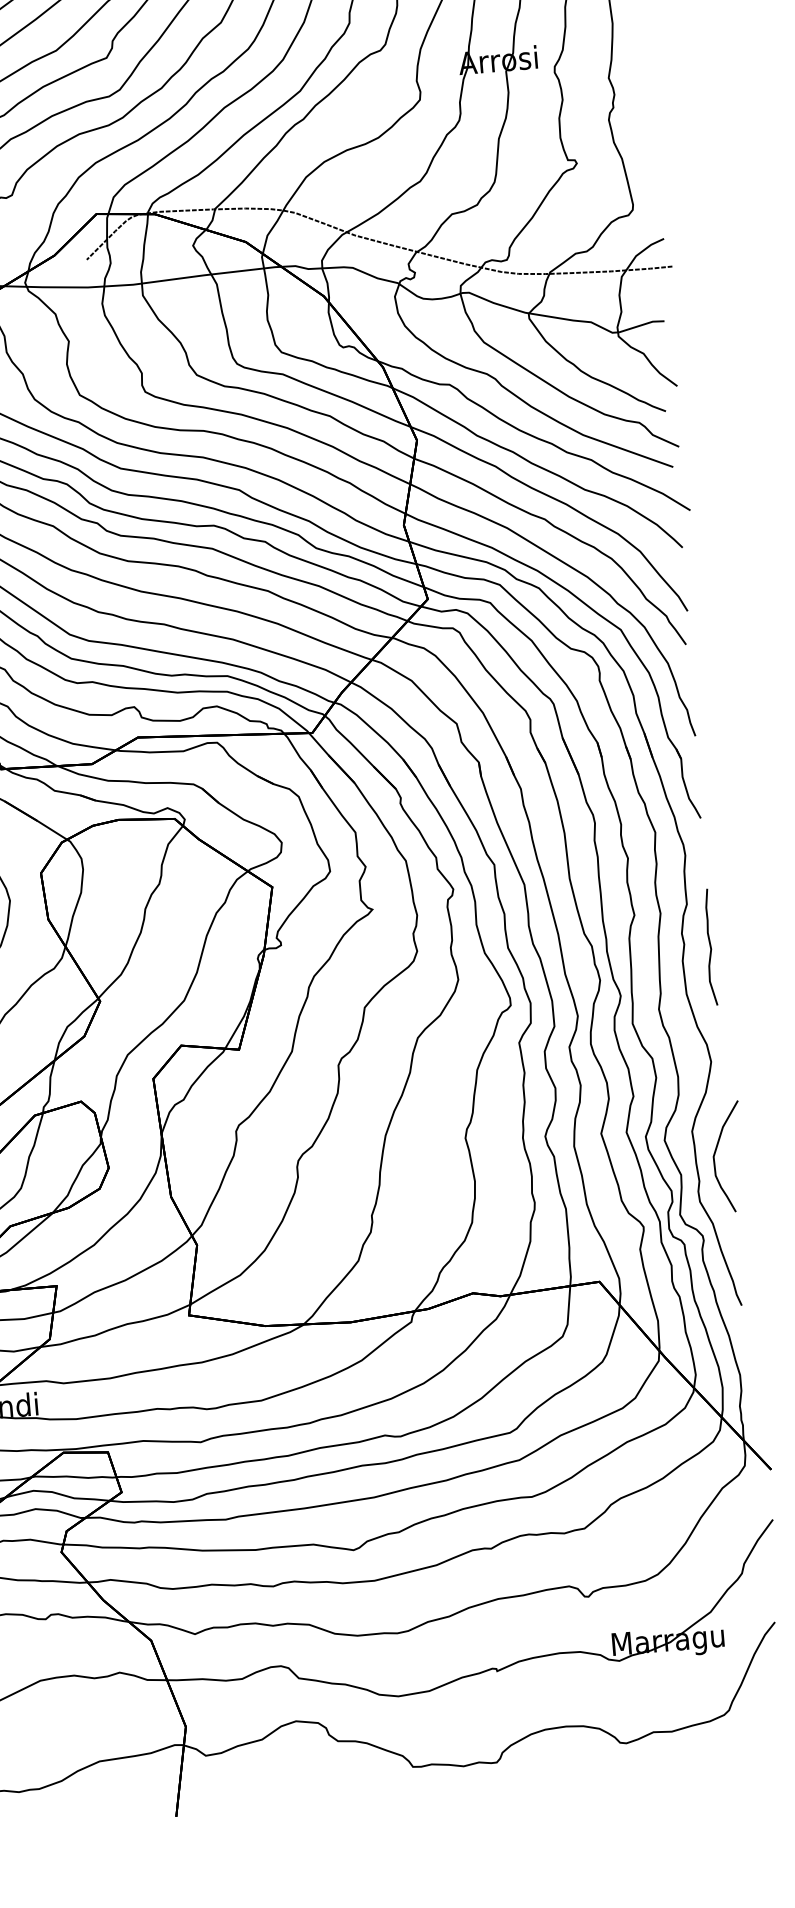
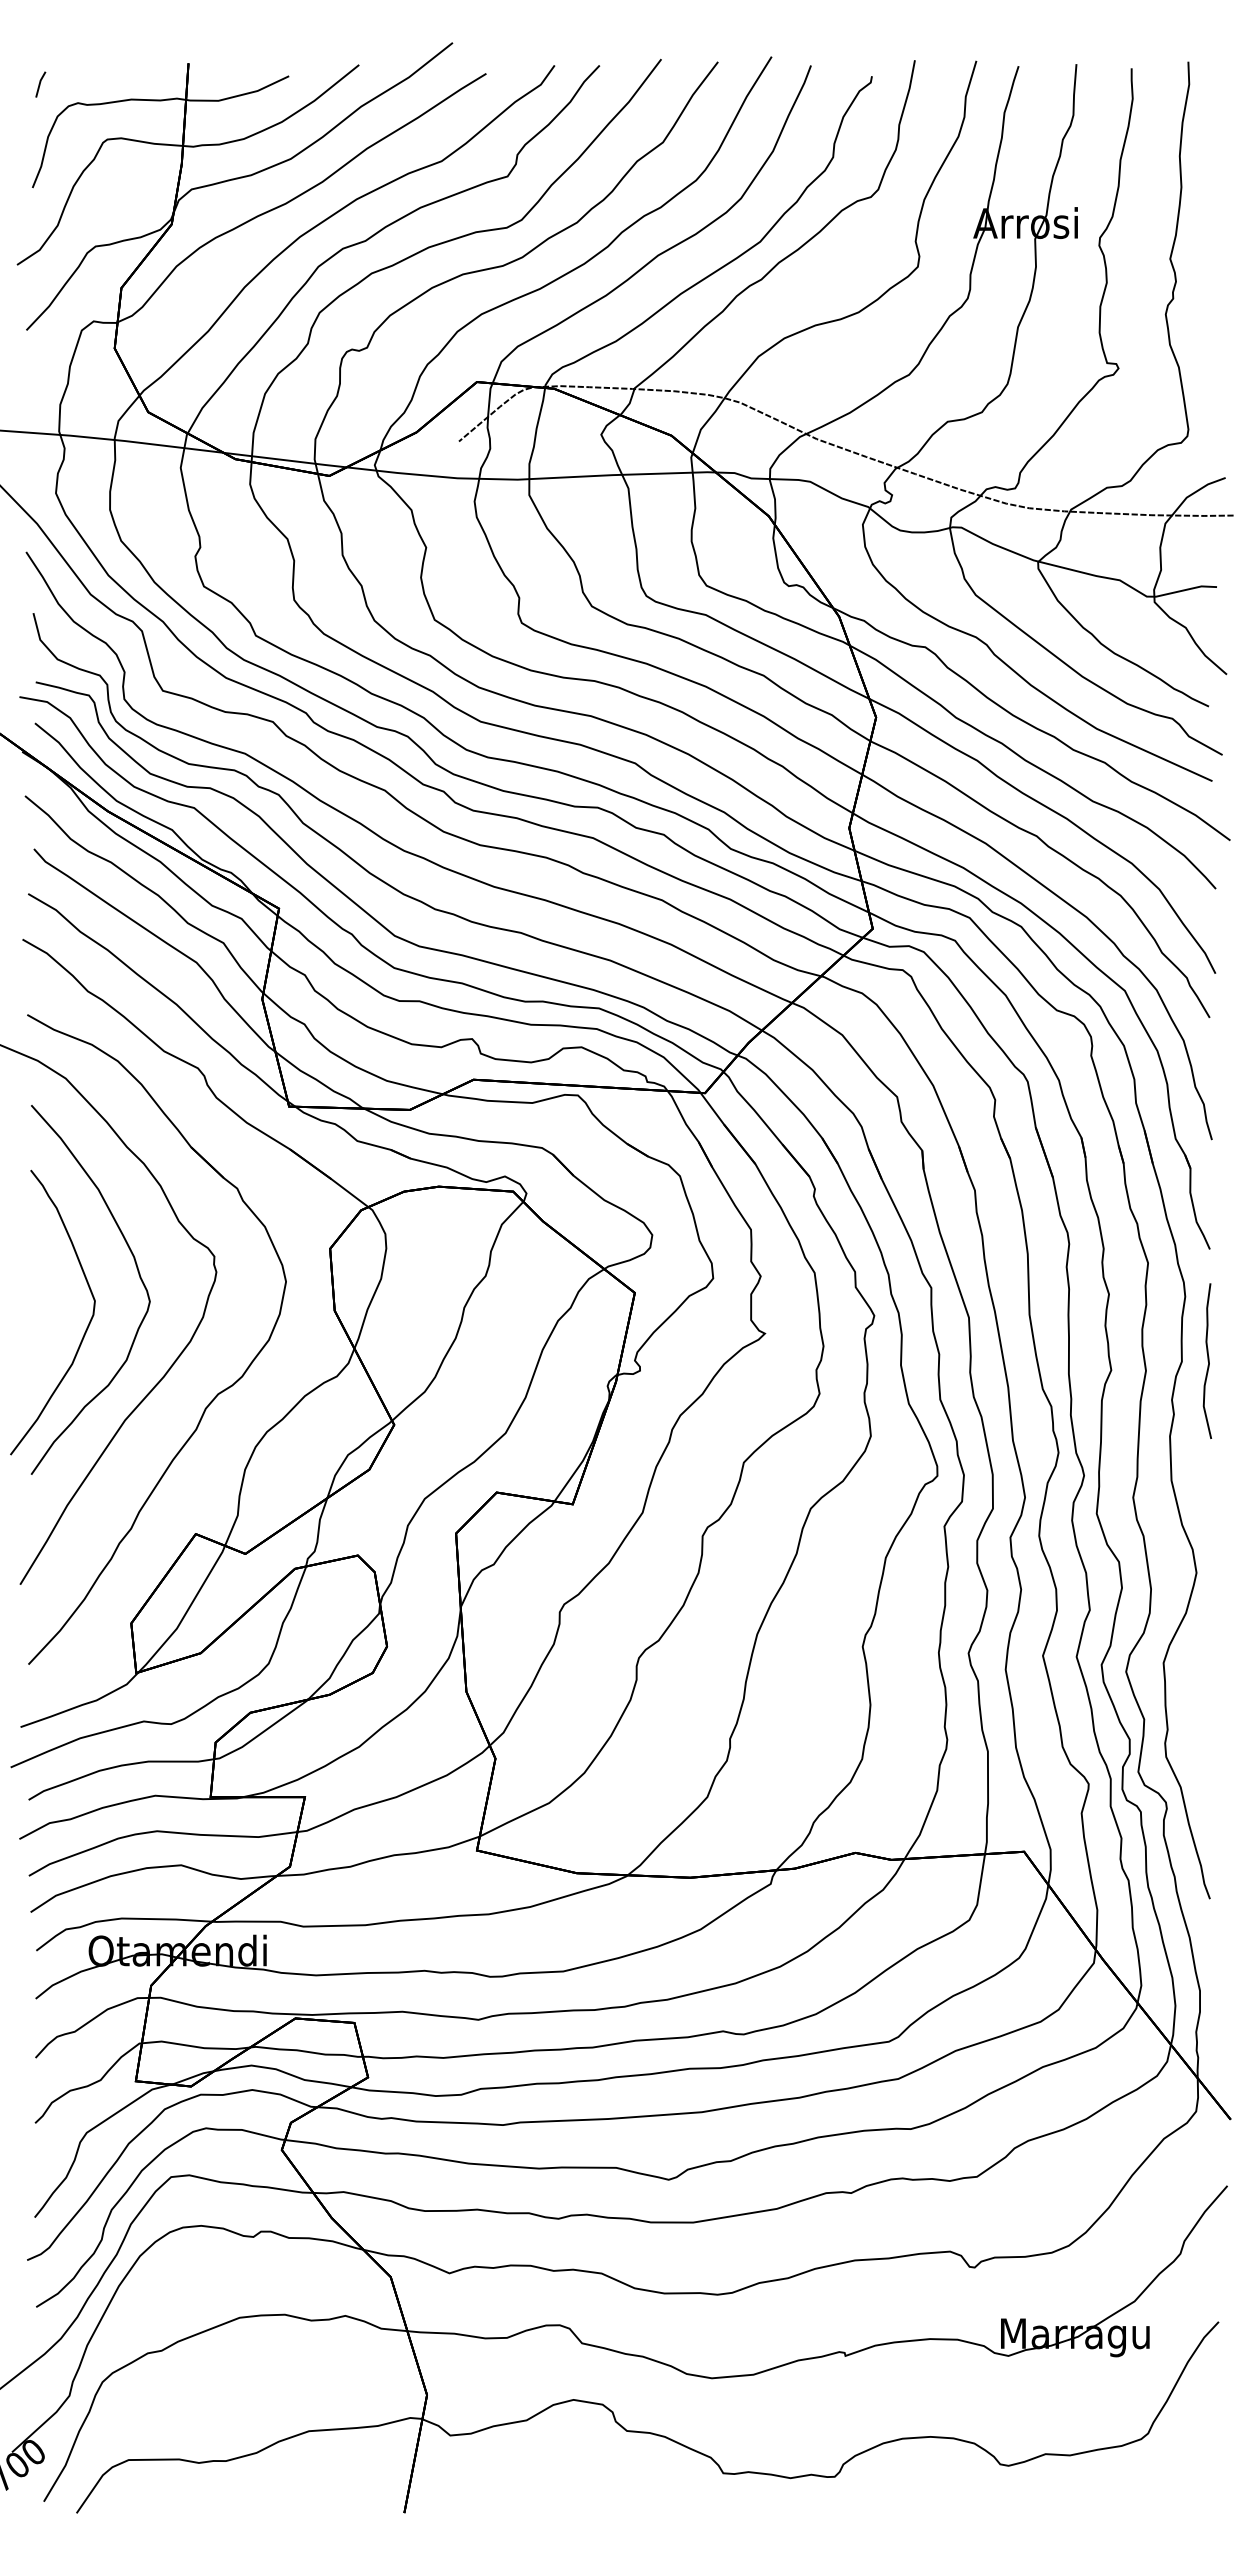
curve: (709, 946) -> (1207, 1360), moved
curve: (715, 1152) -> (1192, 1693), removed

